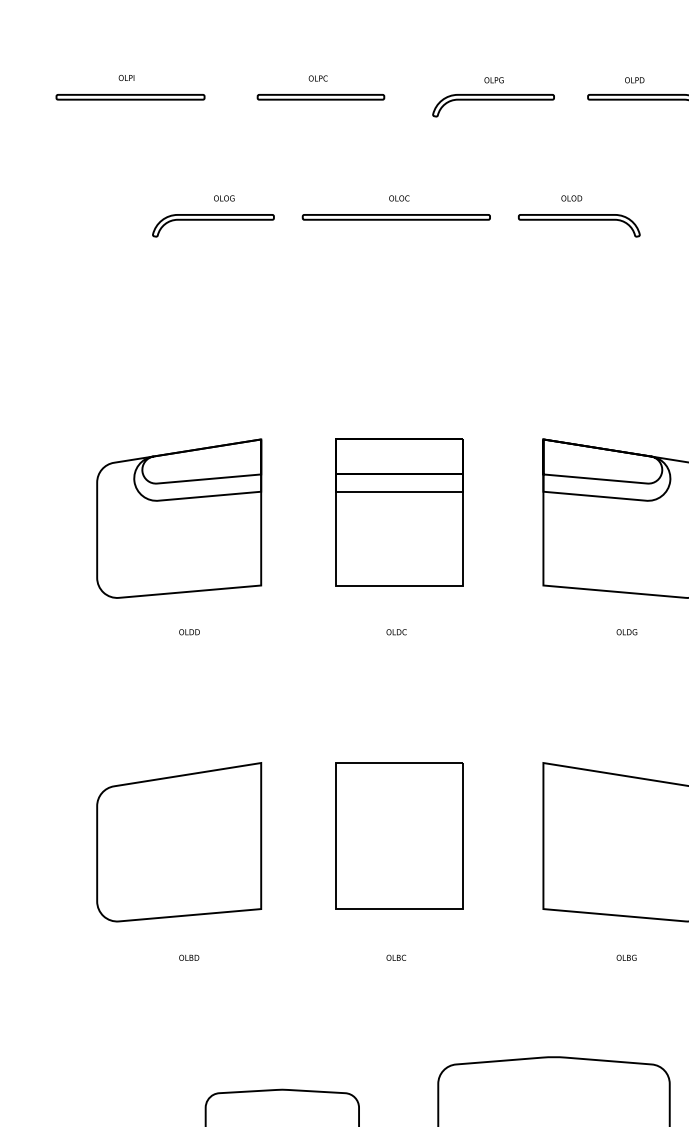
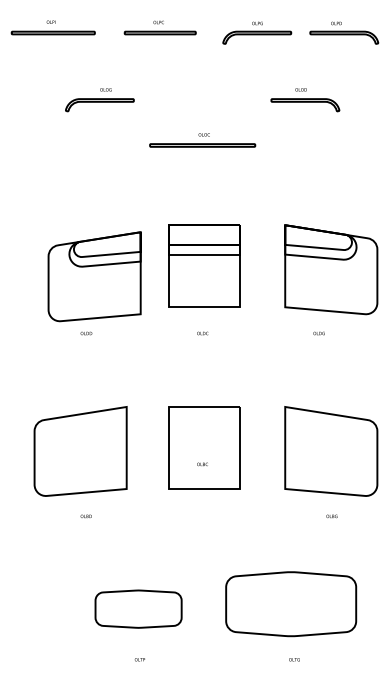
part: (396, 208) -> (202, 140), moved
part: (178, 518) -> (94, 276), moved
text: (625, 632) -> (318, 333), moved
text: (396, 958) -> (202, 464), moved

